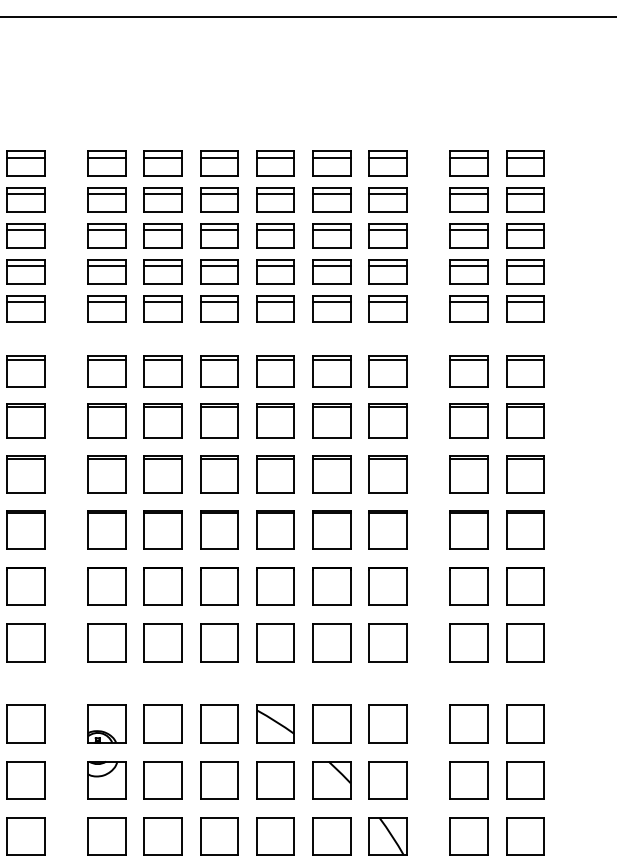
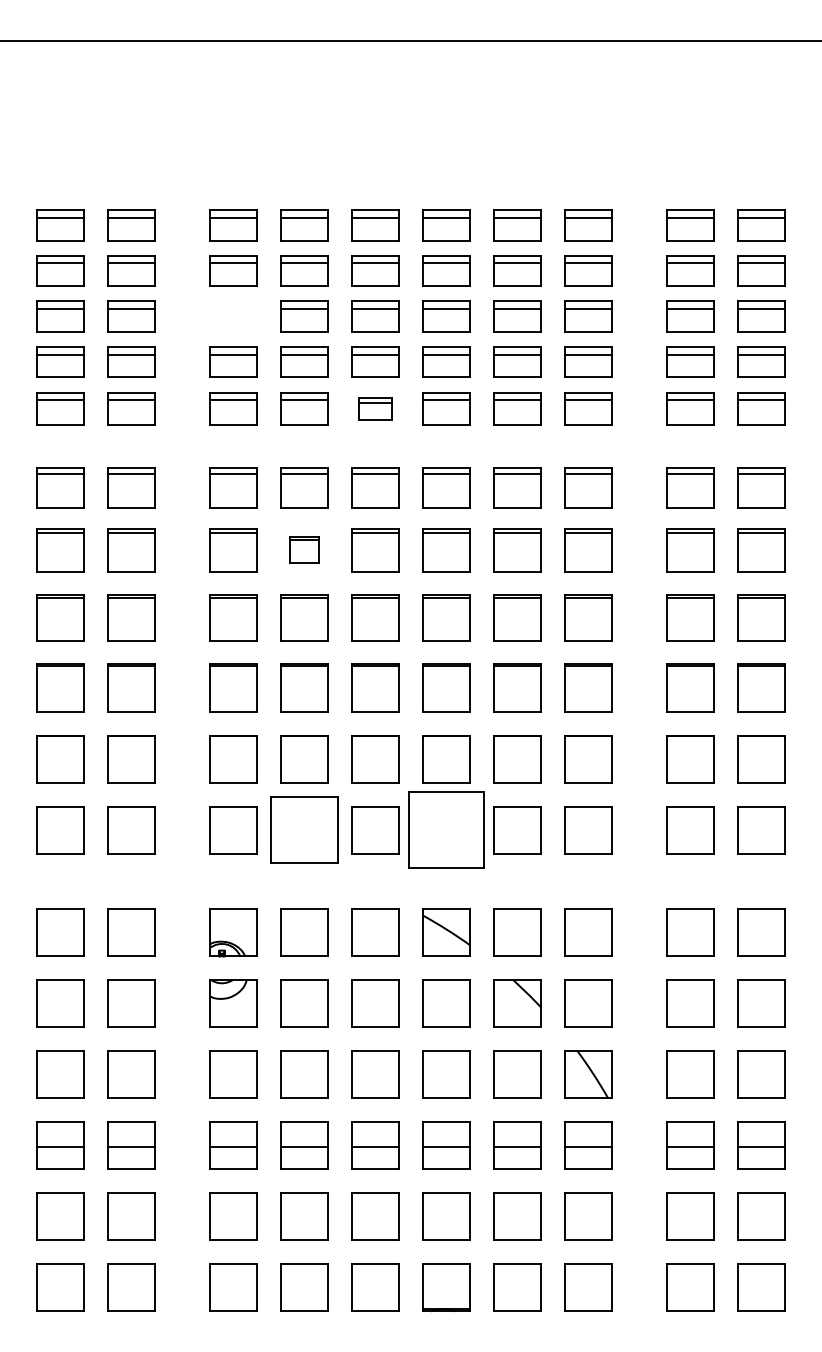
part: (106, 235) -> (233, 316), removed
part: (219, 308) -> (375, 408), size x0.7
part: (163, 421) -> (304, 550), size x0.6
part: (163, 643) -> (304, 830), size x1.4
part: (275, 643) -> (446, 830), size x1.6

